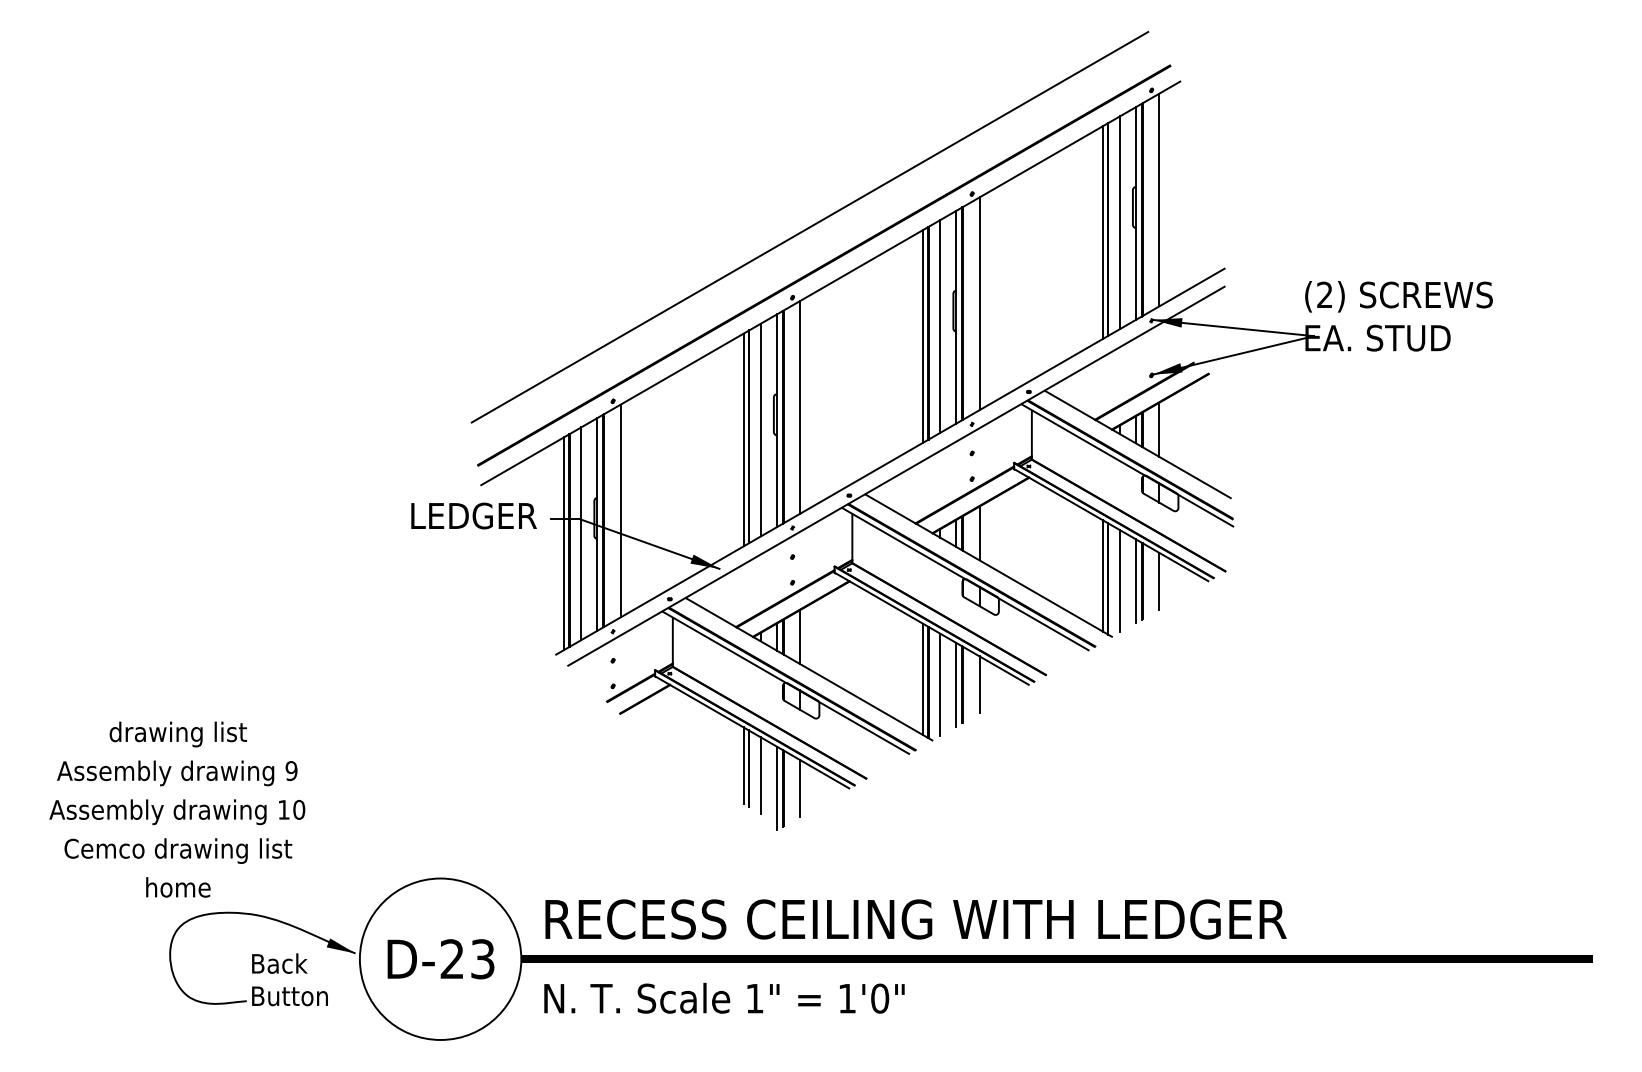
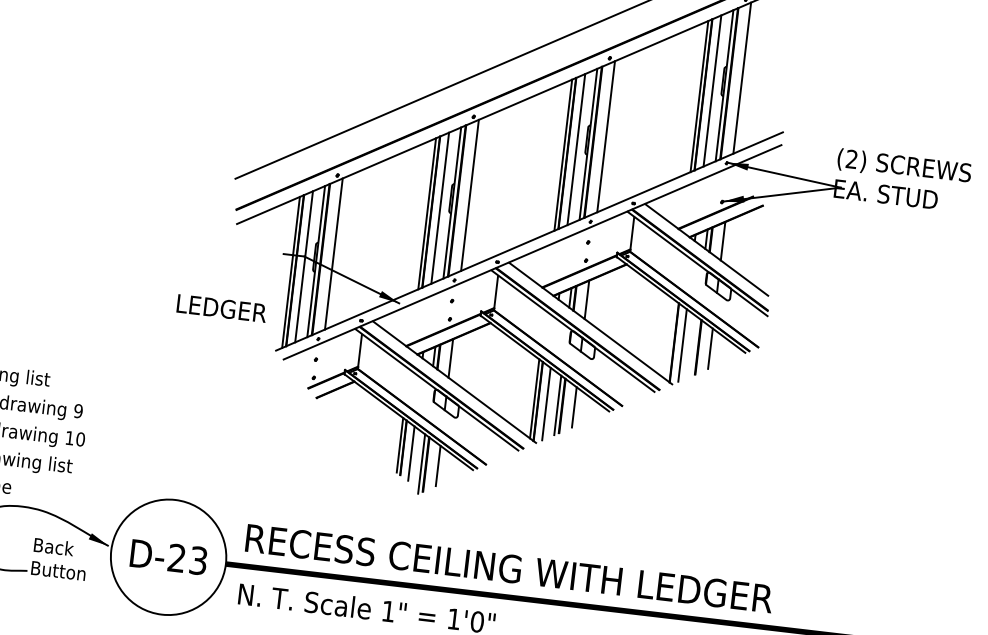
text: (473, 515) -> (221, 308), moved
line: (1102, 575) -> (670, 340), removed
line: (1135, 580) -> (693, 346), removed

